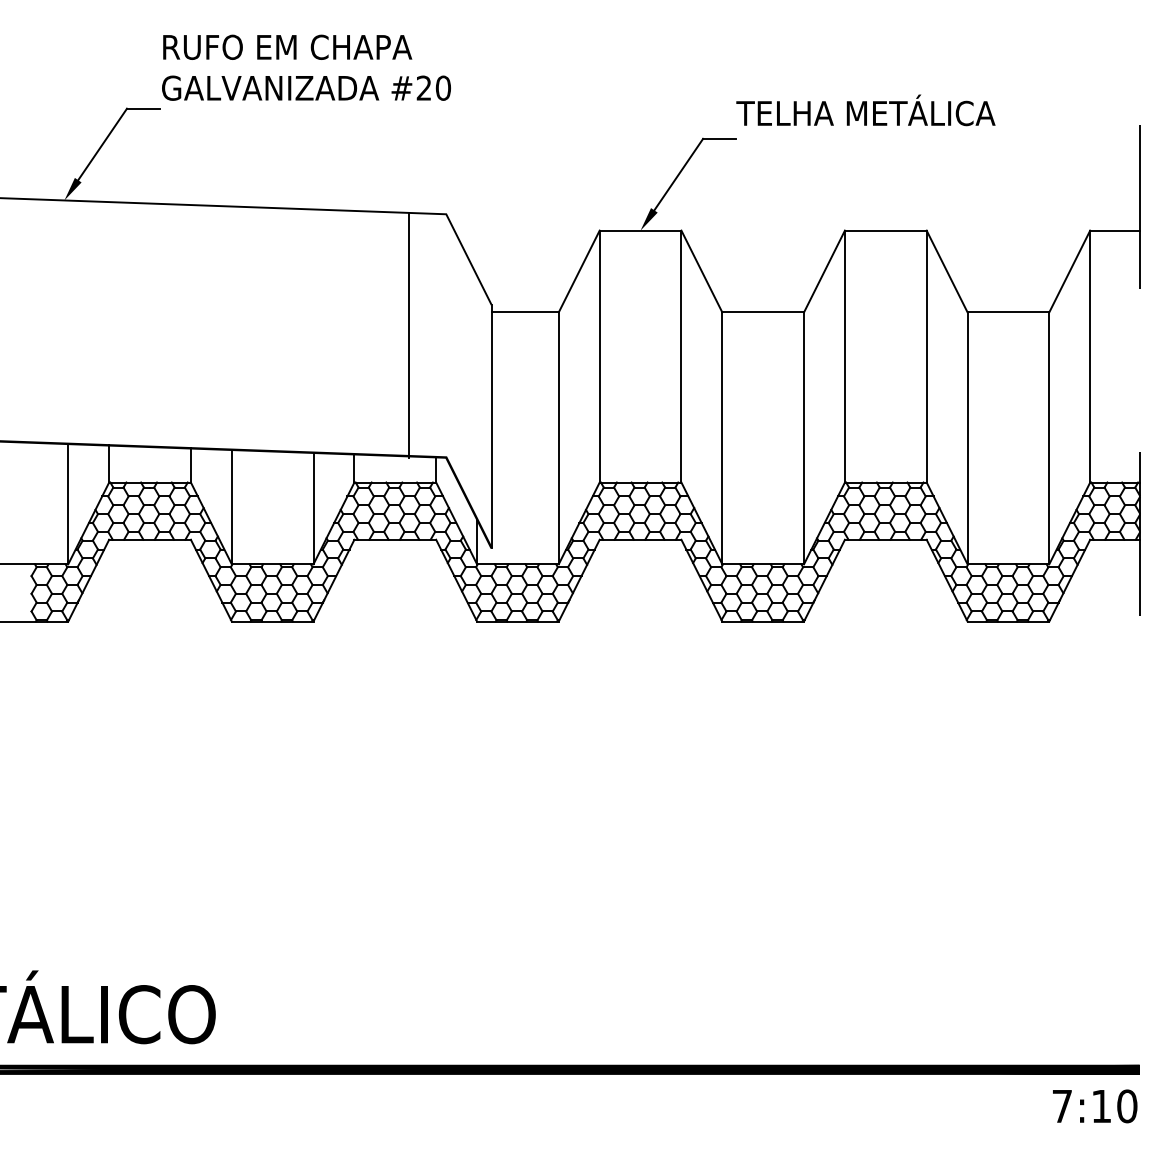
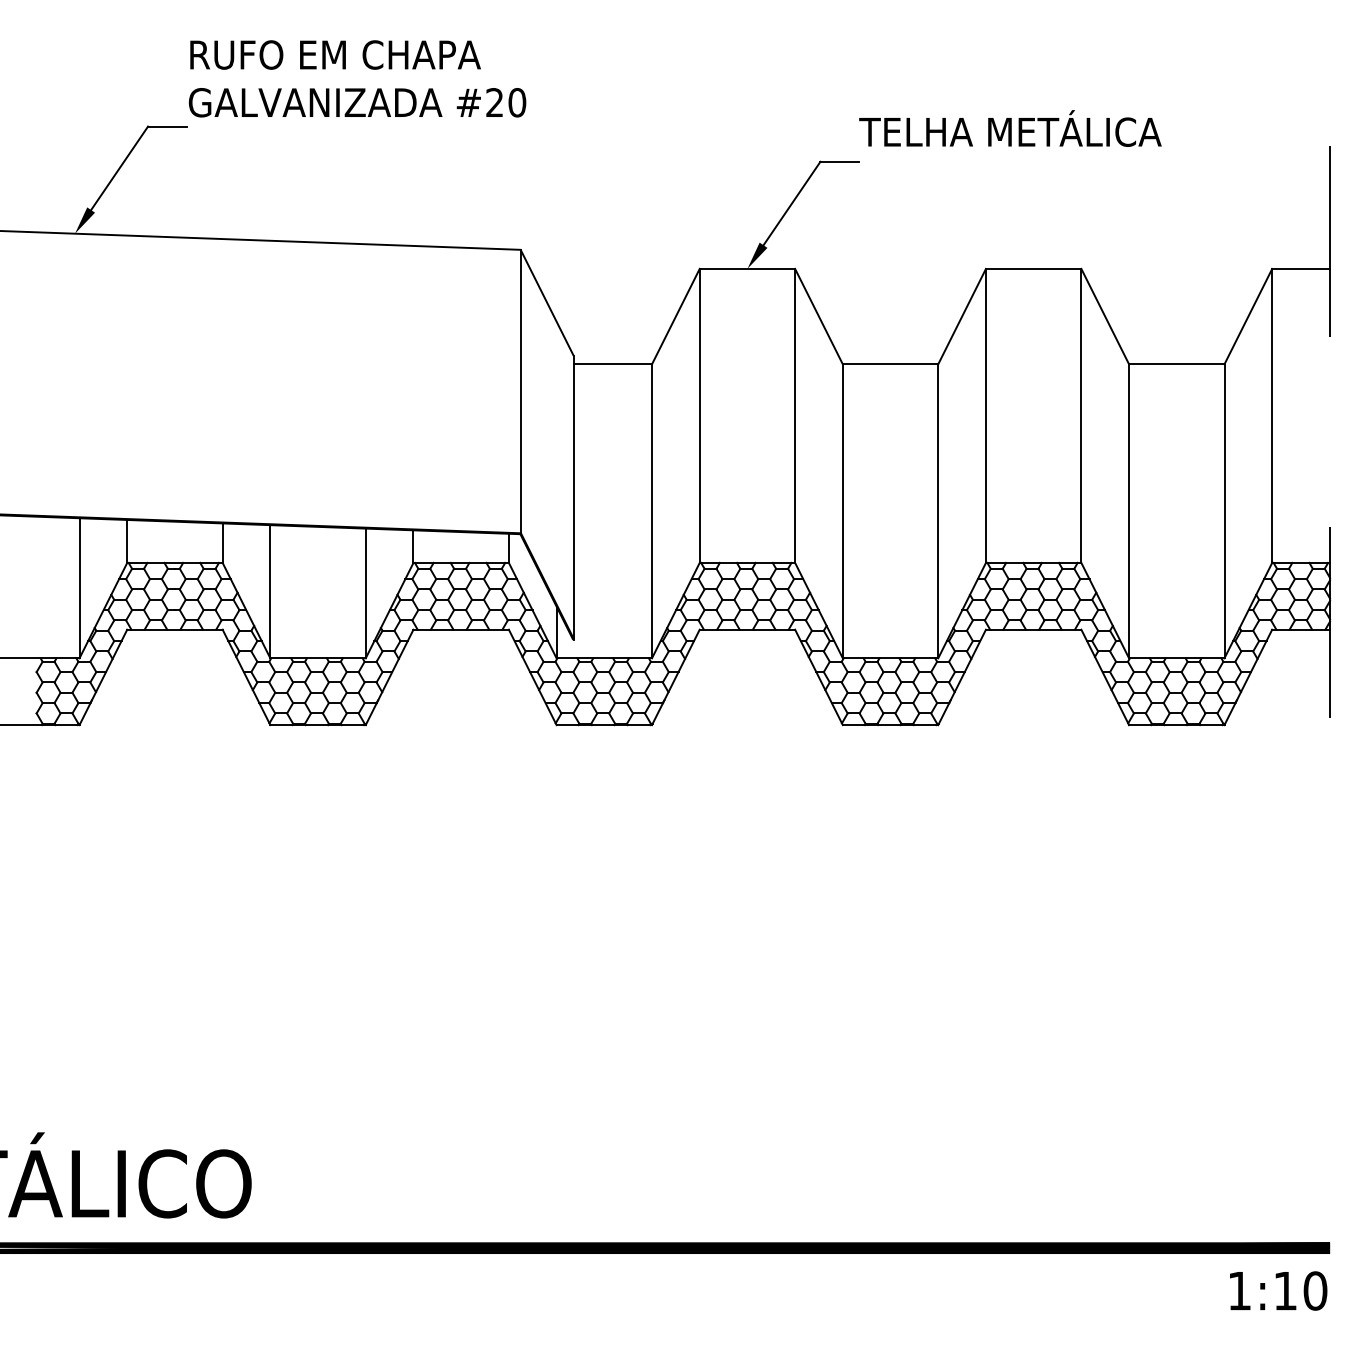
line: (409, 335) -> (520, 391), moved
text: (1062, 1106) -> (1239, 1291), 7:10 -> 1:10

